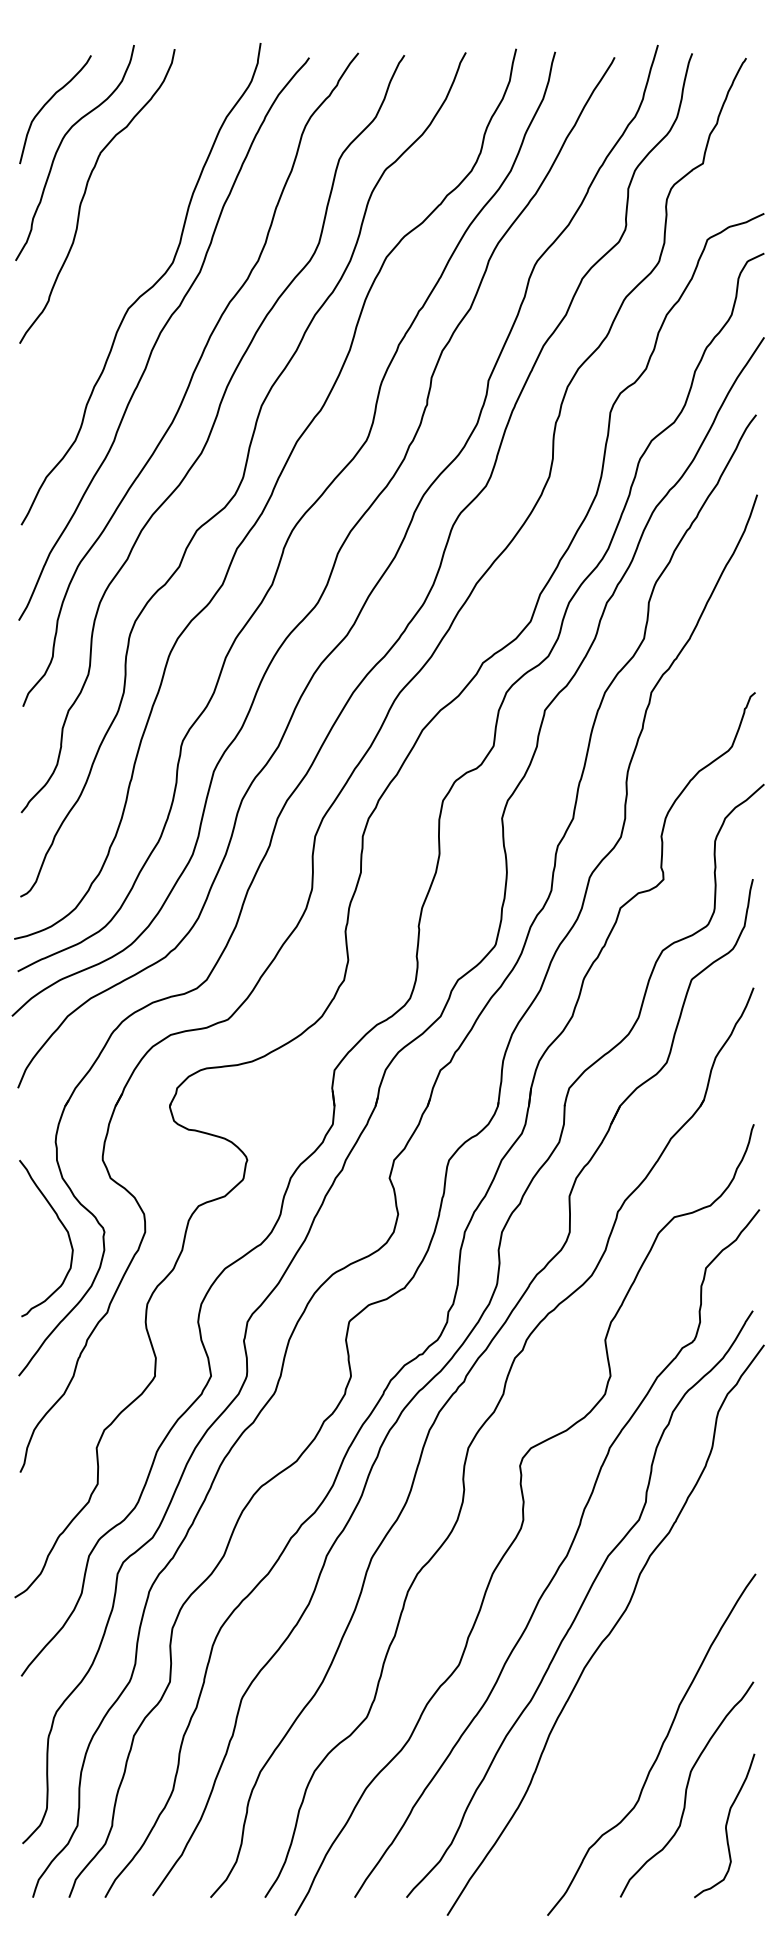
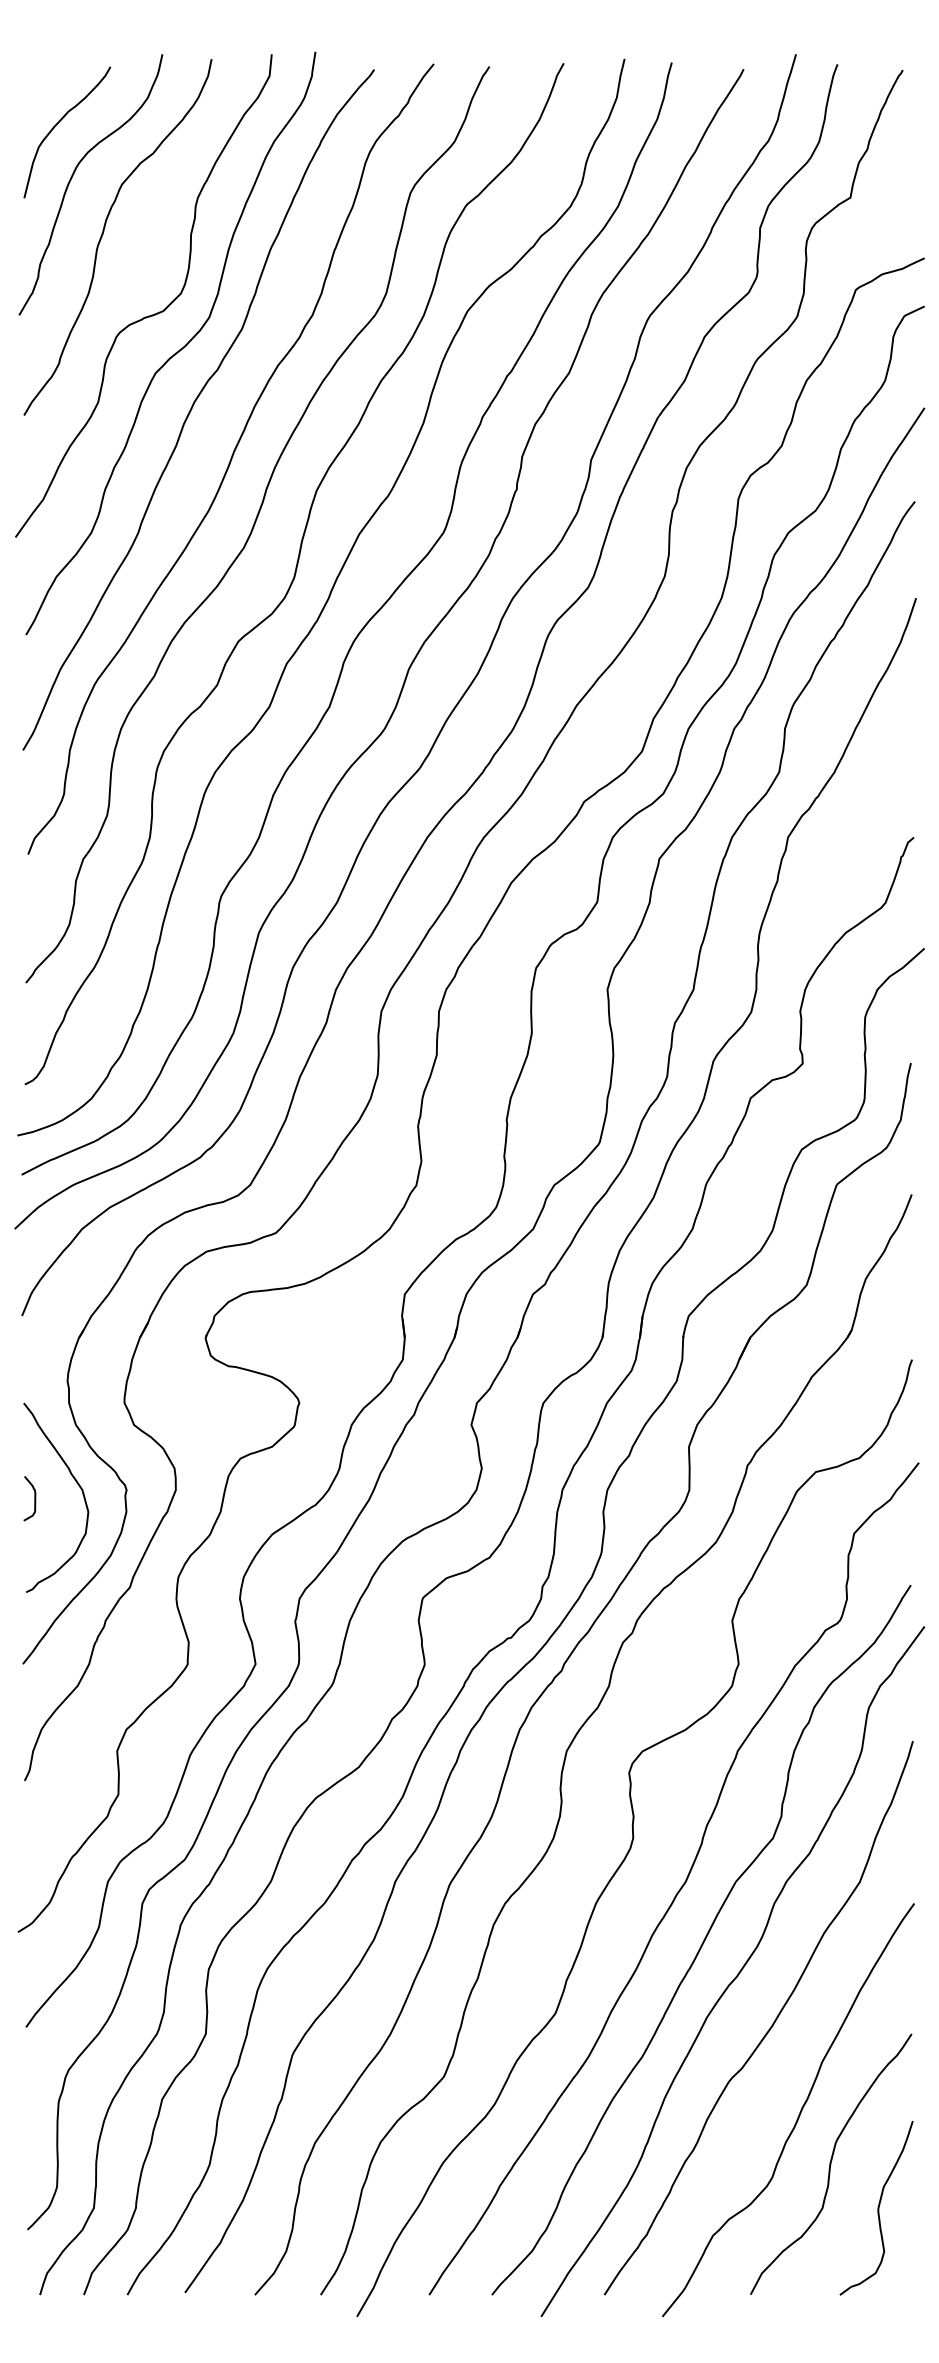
curve: (123, 260) -> (149, 314), added
curve: (28, 1238) -> (34, 1497), added
curve: (637, 1674) -> (771, 2025), added

